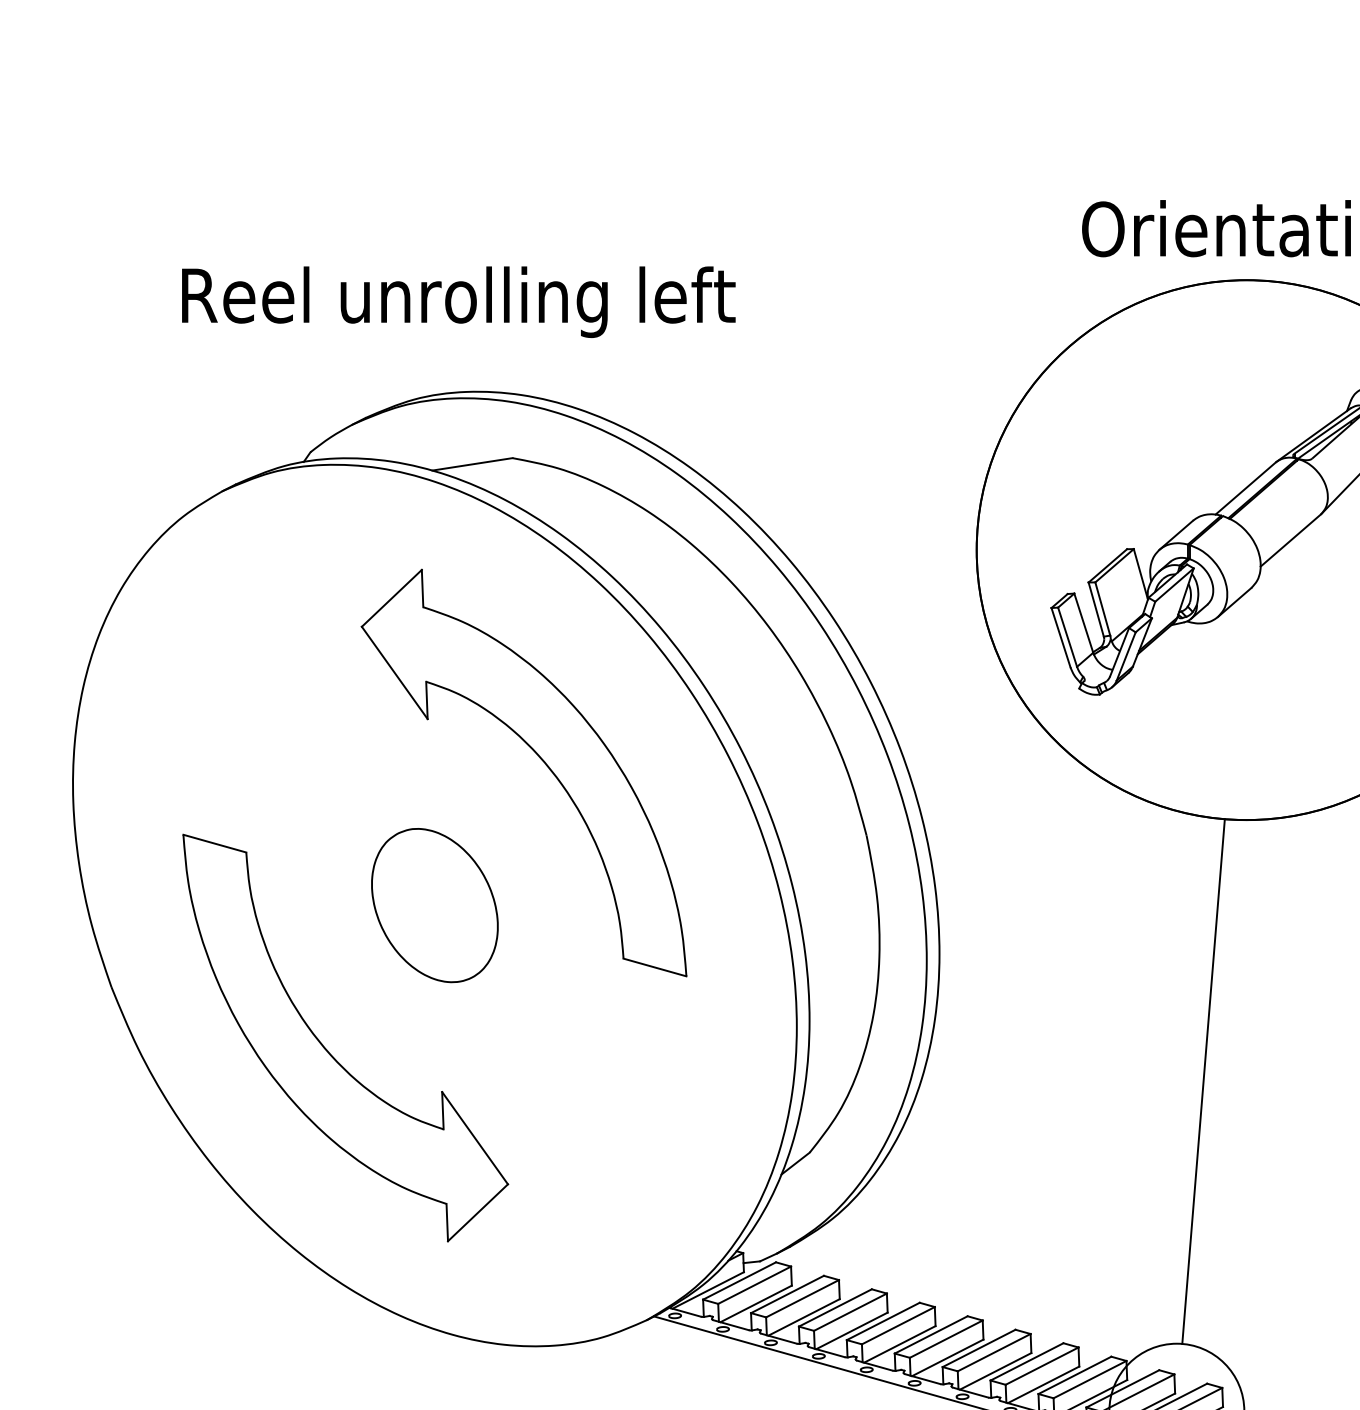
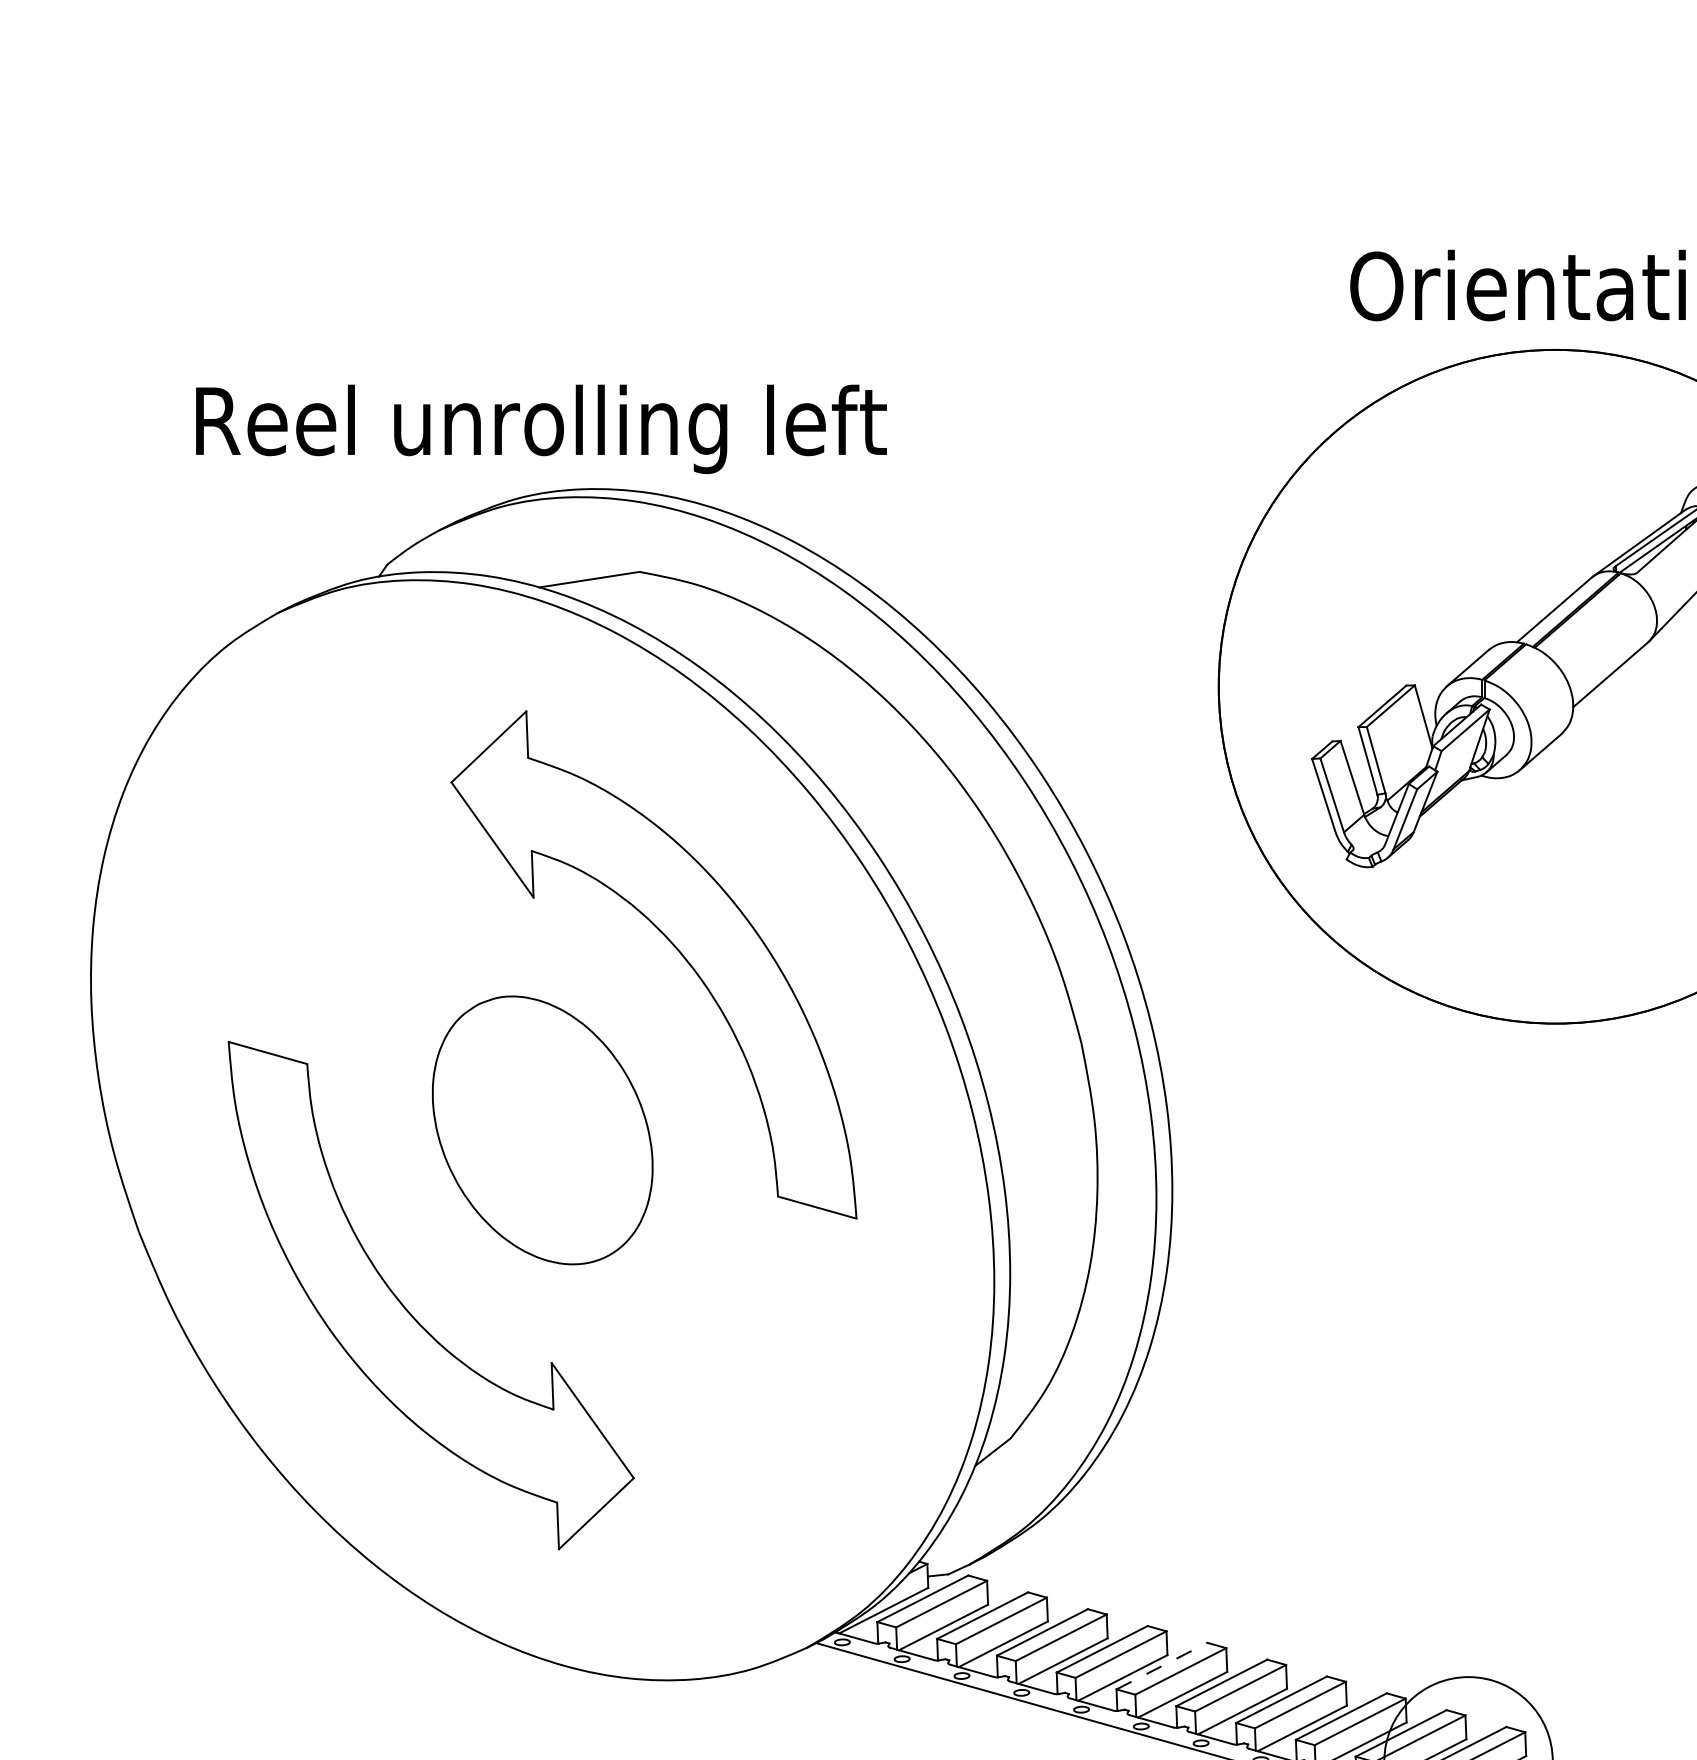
text: (458, 302) -> (541, 429), moved
part: (434, 904) -> (542, 1129), size x1.4
line: (1203, 1081) -> (1501, 1349), removed
line: (931, 1334) -> (1162, 1665), solid -> dashed

